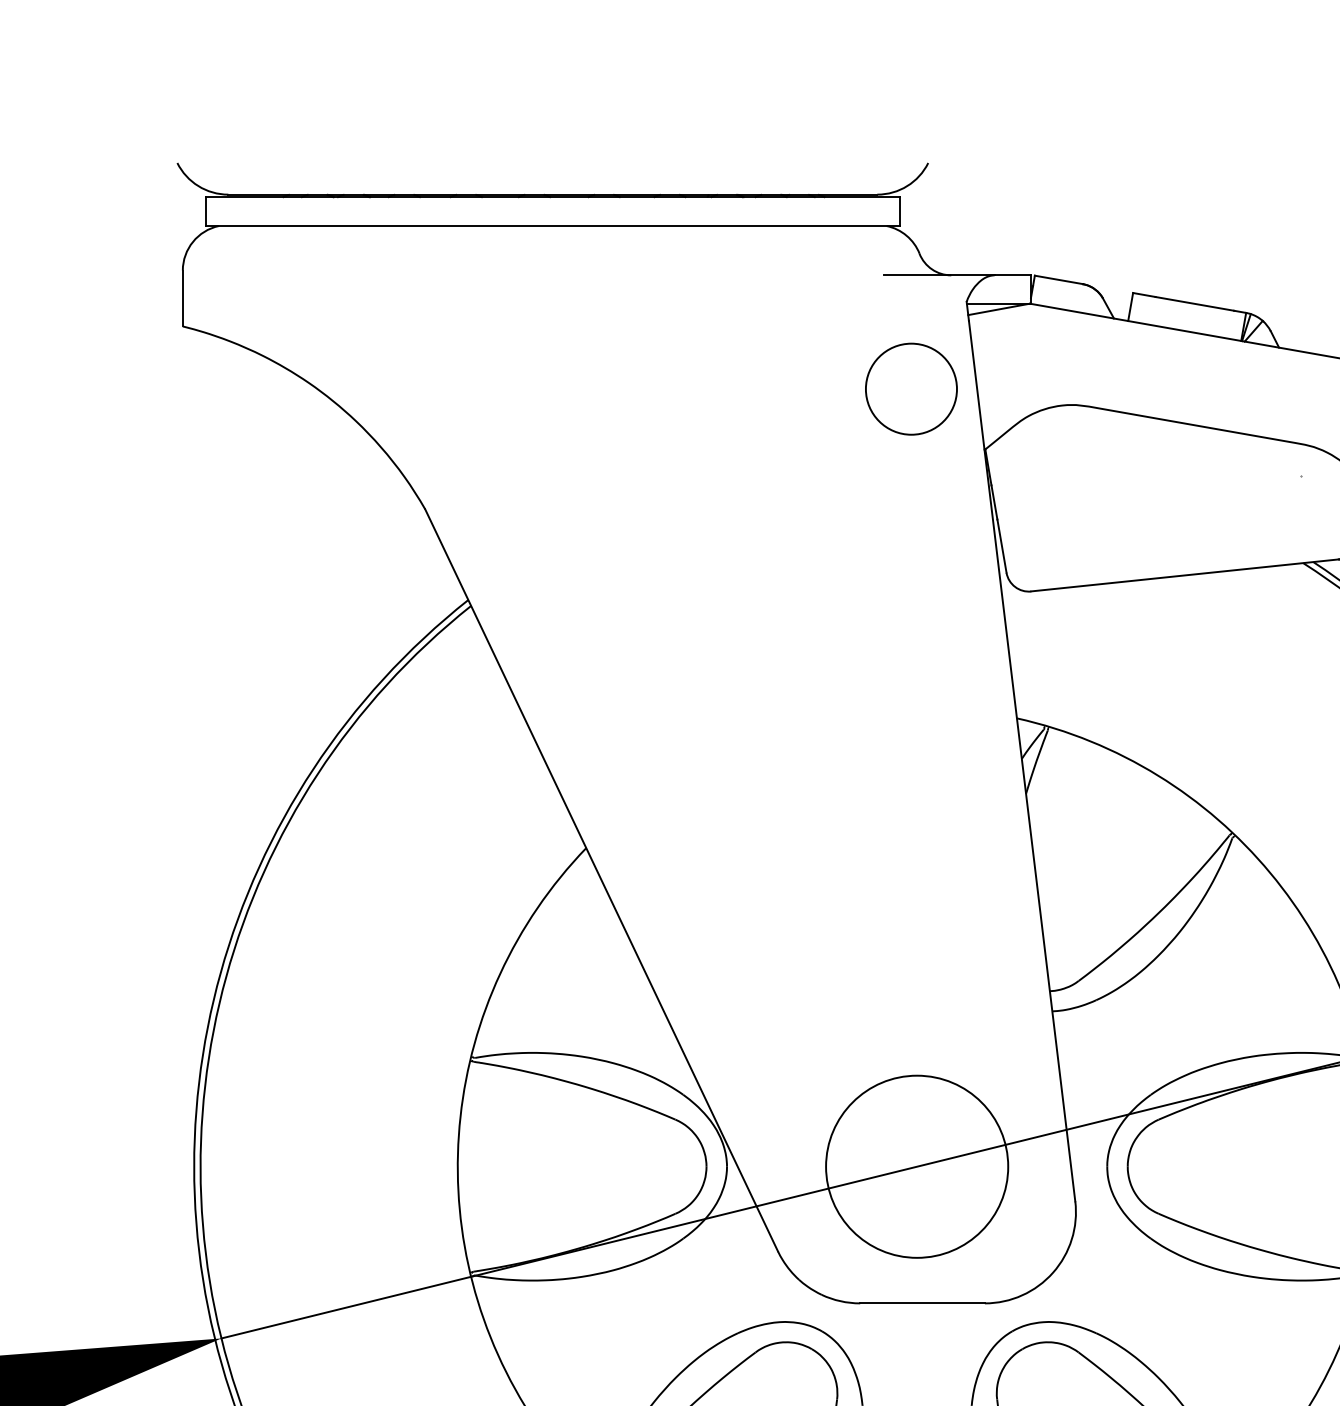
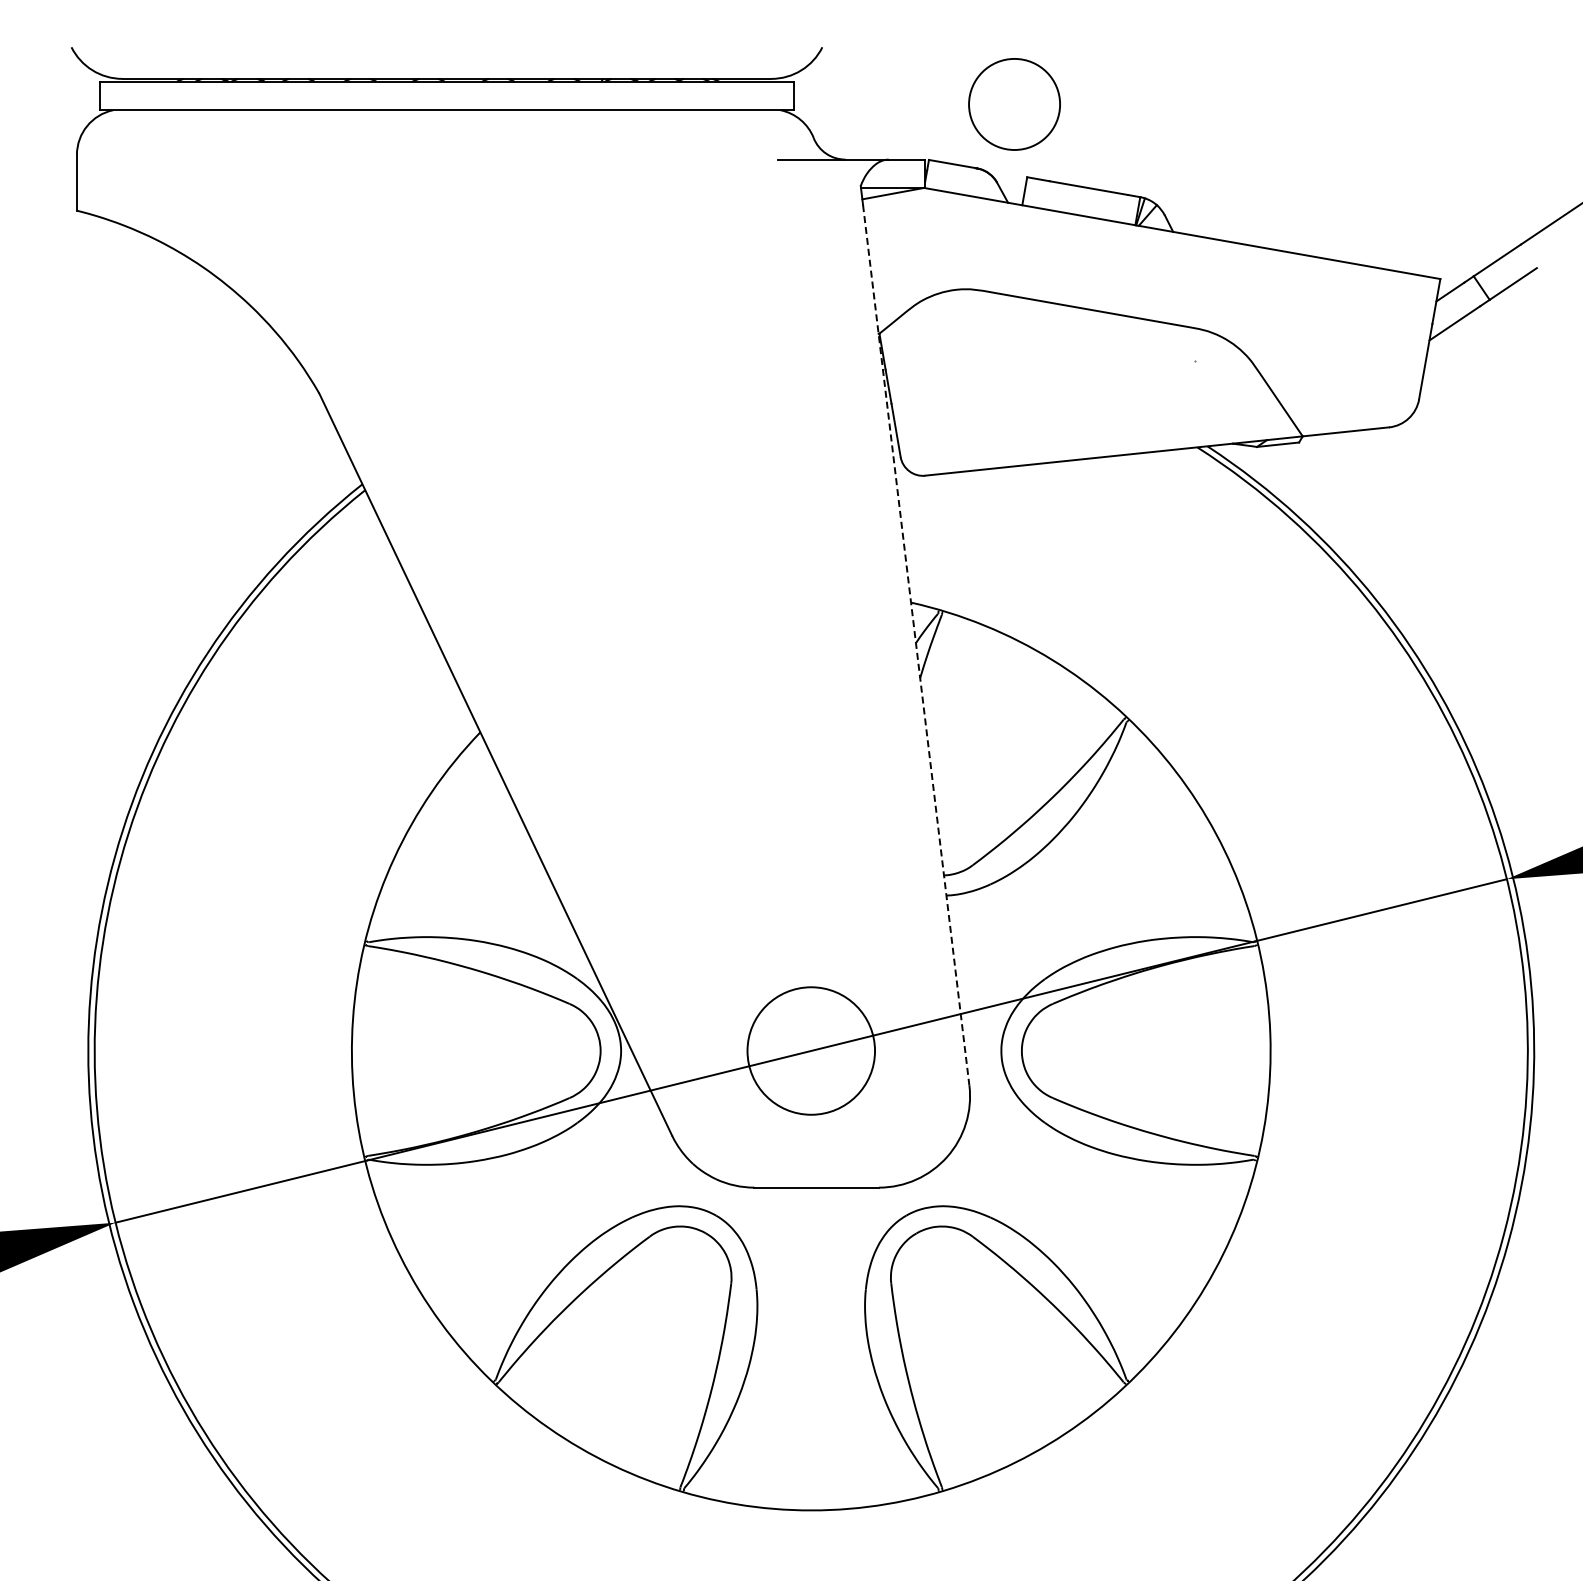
circle: (911, 389) -> (1014, 104), moved
line: (1022, 761) -> (916, 645), solid -> dashed
circle: (917, 1166) -> (811, 1050), size x0.7

